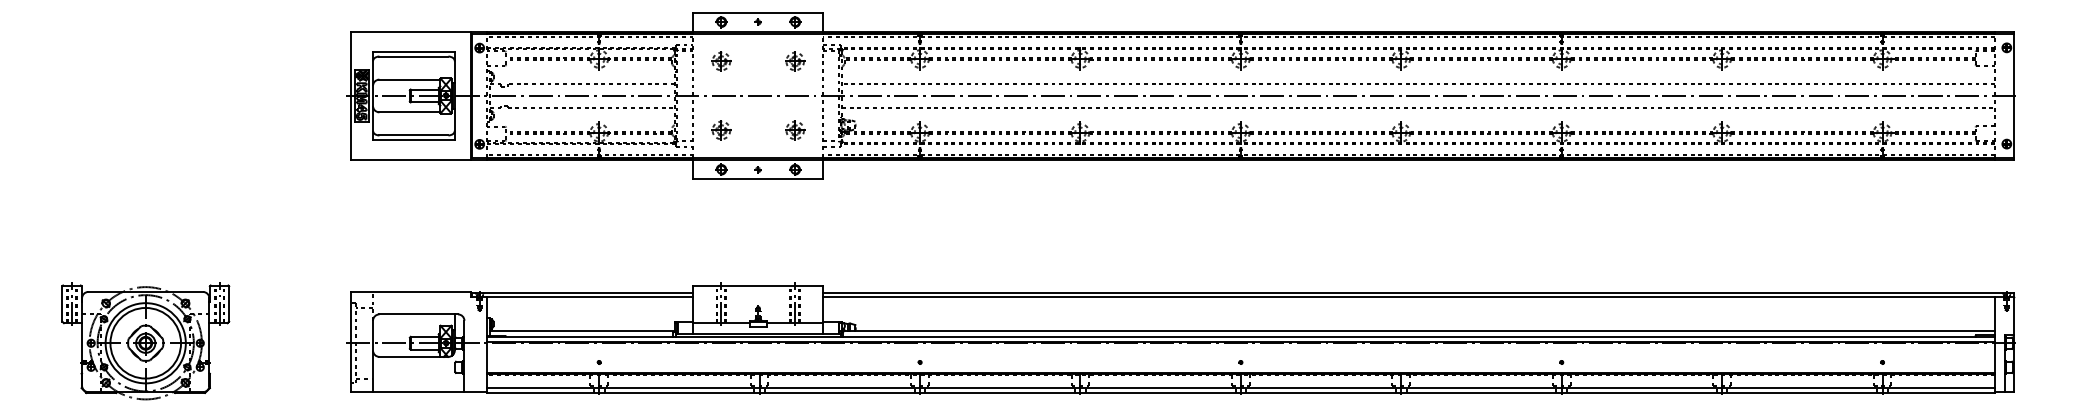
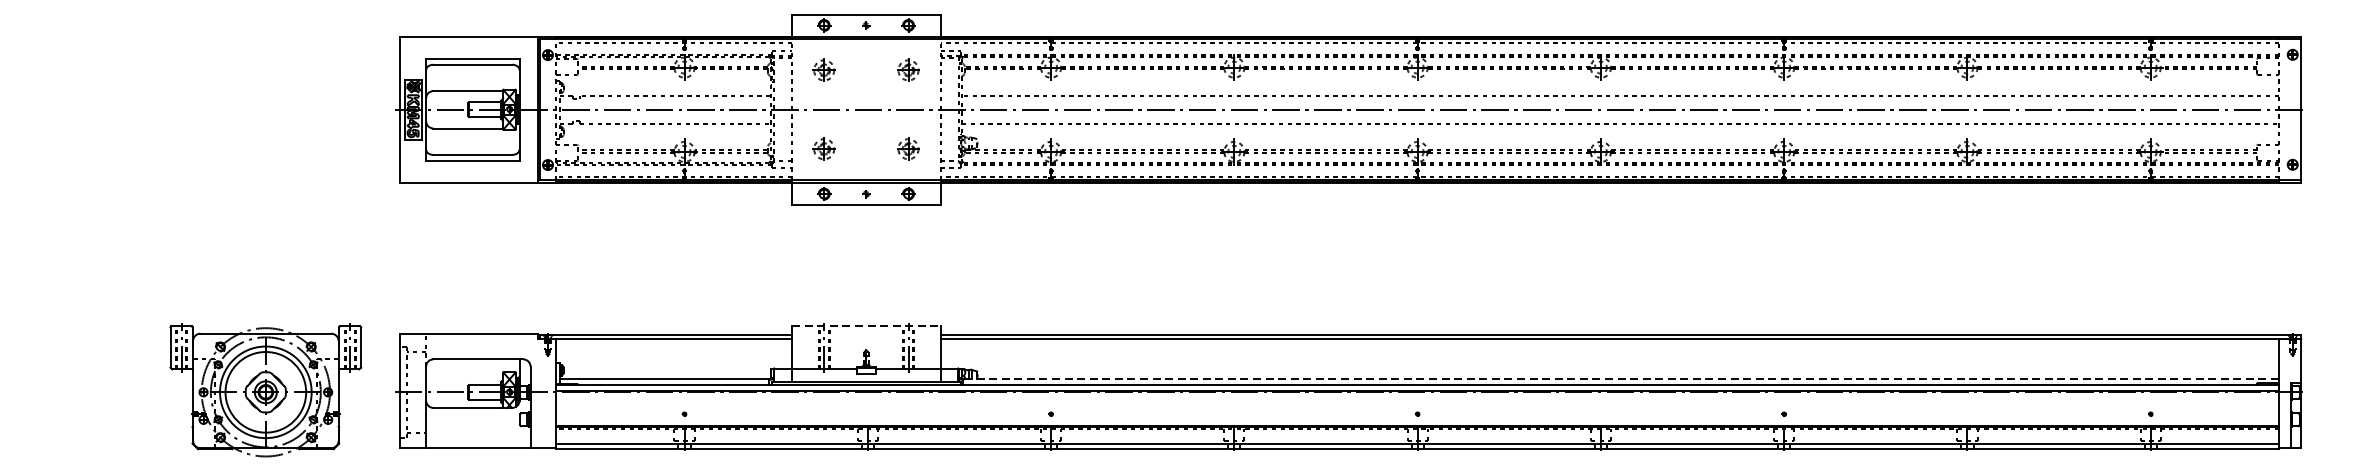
line: (758, 285) -> (866, 326), solid -> dashed
line: (1417, 331) -> (1619, 378), solid -> dashed
part: (145, 341) -> (265, 390), moved

